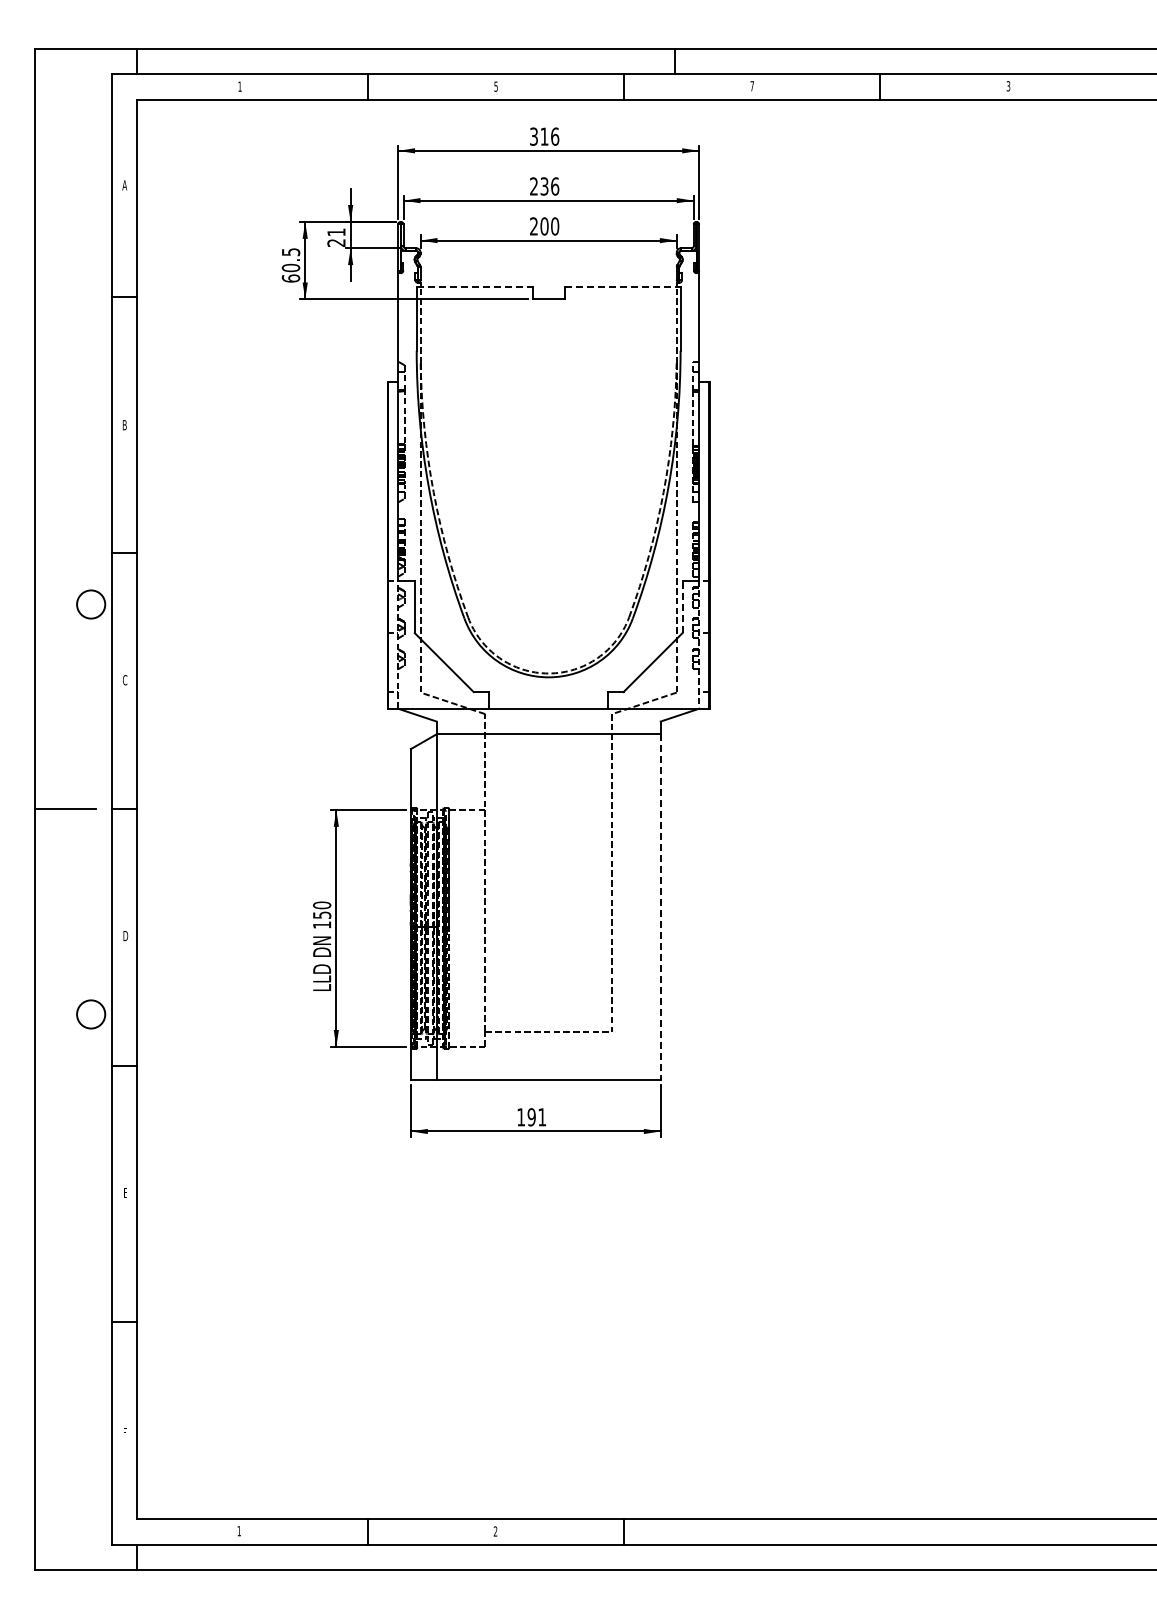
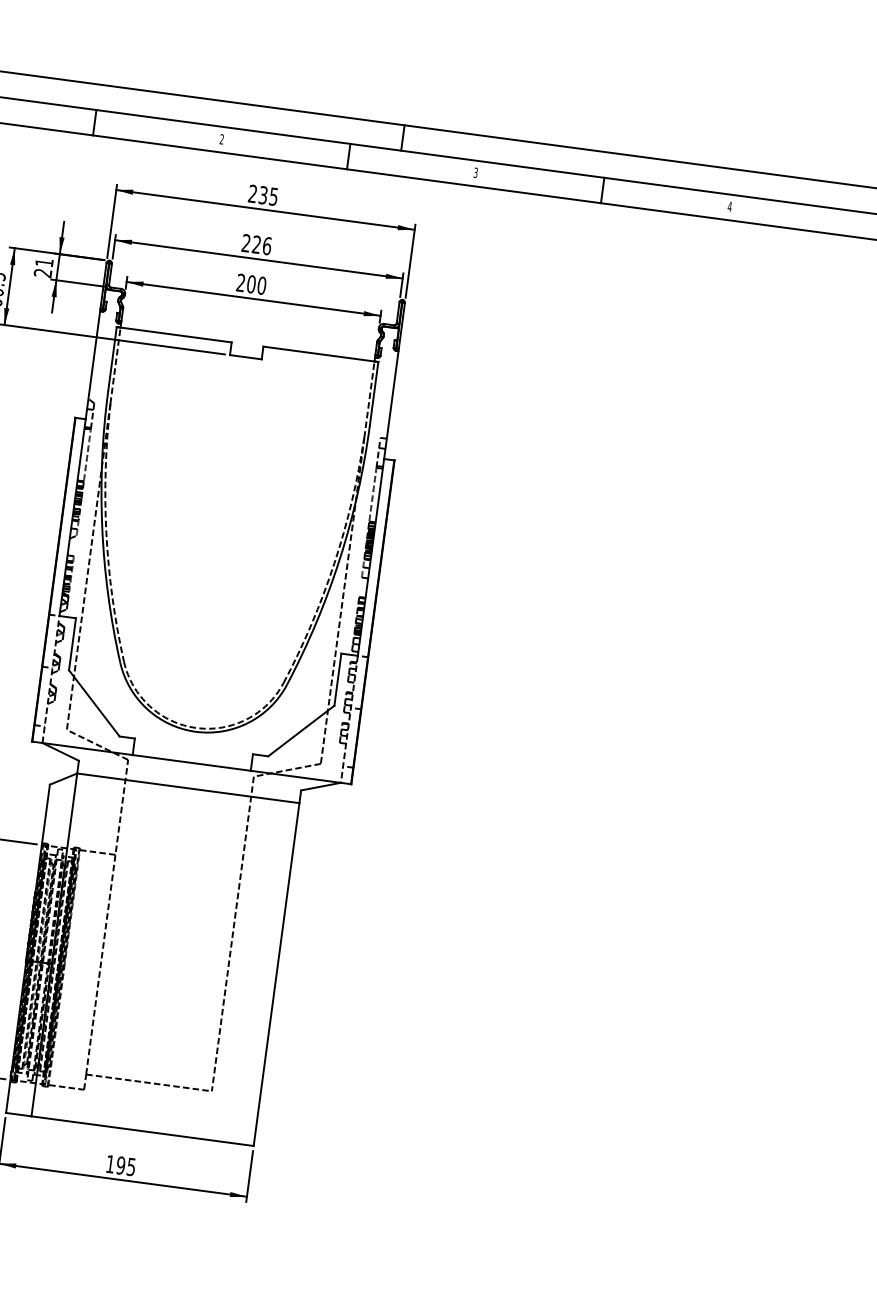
text: (495, 86) -> (221, 139), 5 -> 2
text: (751, 86) -> (475, 172), 7 -> 3
text: (1008, 86) -> (729, 206), 3 -> 4
text: (544, 136) -> (263, 195), 316 -> 235
text: (544, 186) -> (256, 244), 236 -> 226
line: (474, 286) -> (174, 334), dashed -> solid
line: (622, 286) -> (320, 354), dashed -> solid
line: (682, 606) -> (337, 679), dashed -> solid
line: (660, 907) -> (276, 974), dashed -> solid
text: (542, 1117) -> (131, 1167), 191 -> 195

